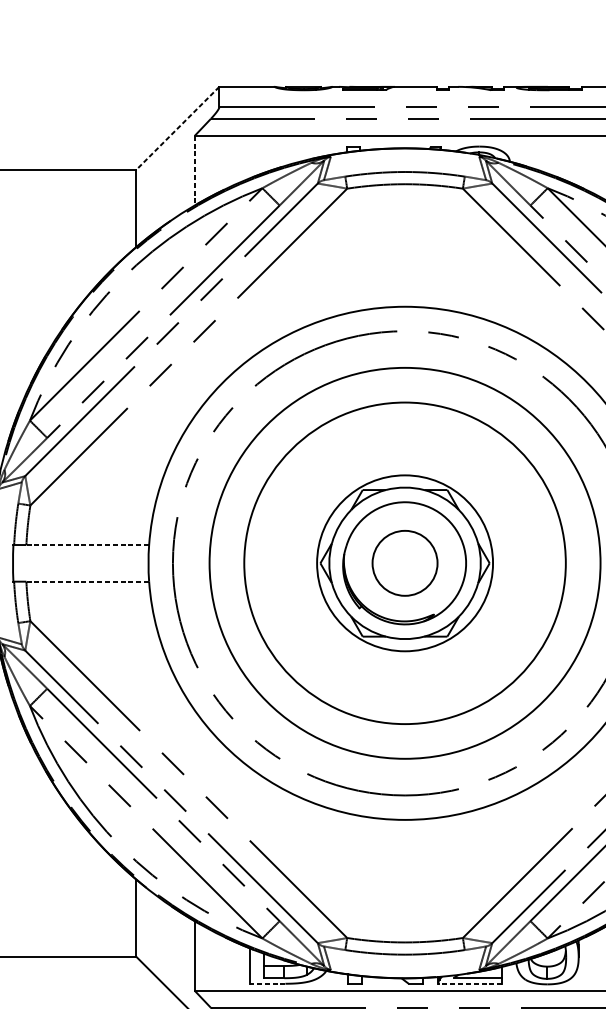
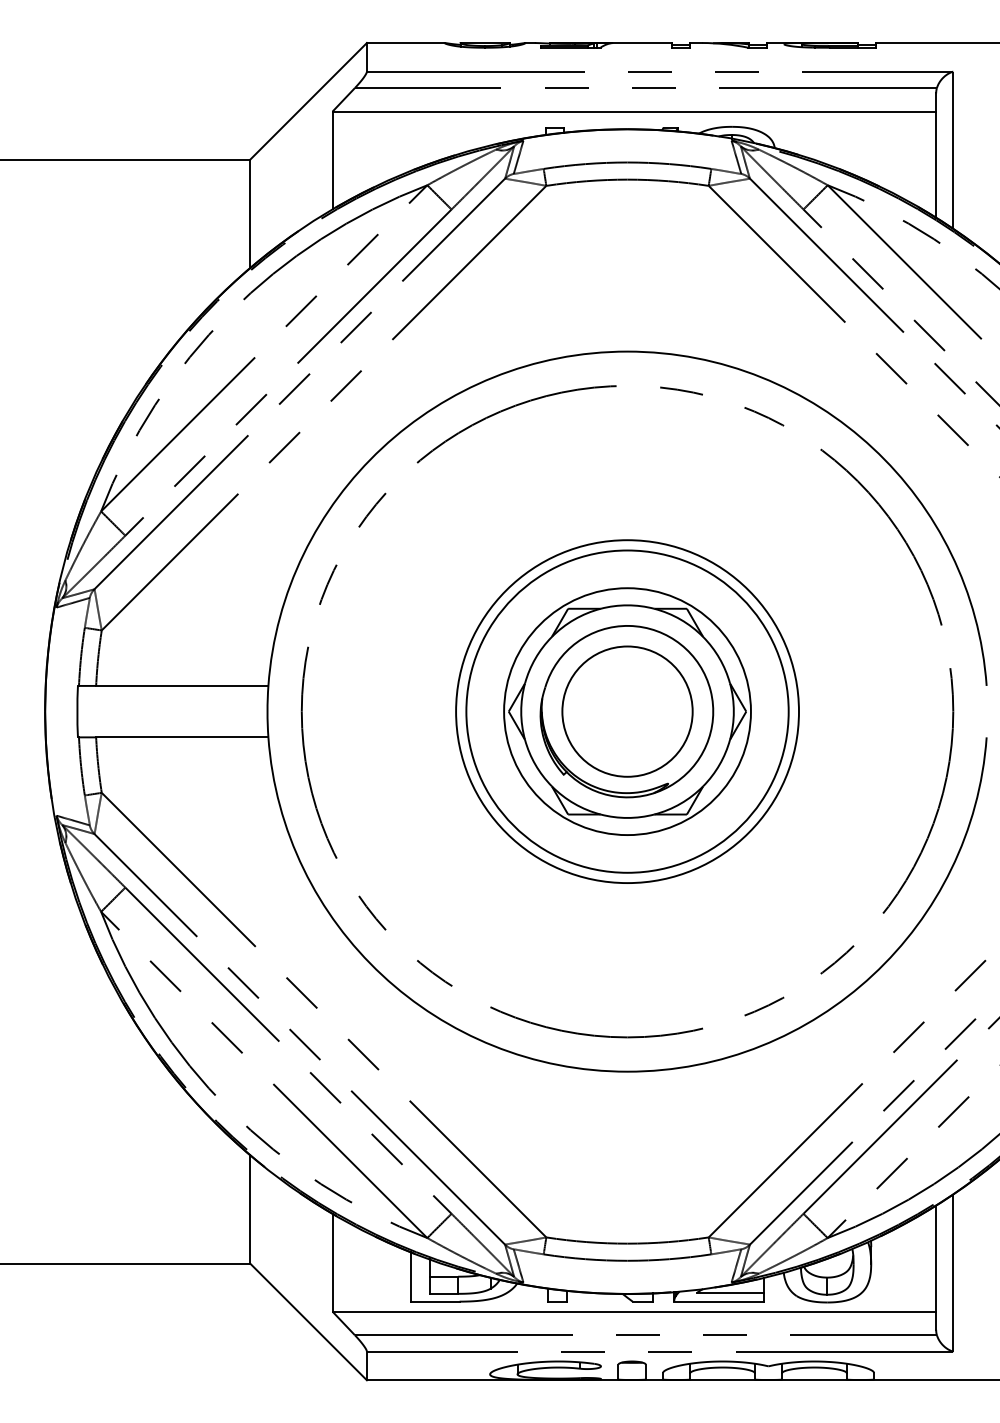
line: (177, 128) -> (308, 101), dashed -> solid
line: (194, 170) -> (332, 160), dashed -> solid
line: (87, 544) -> (181, 685), dashed -> solid
circle: (405, 563) -> (627, 711), size x0.62
circle: (405, 563) -> (627, 711), size x0.71
circle: (405, 563) -> (627, 711), size x1.43
line: (87, 581) -> (181, 737), dashed -> solid
line: (268, 983) -> (435, 1301), dashed -> solid
line: (470, 983) -> (719, 1301), dashed -> solid

